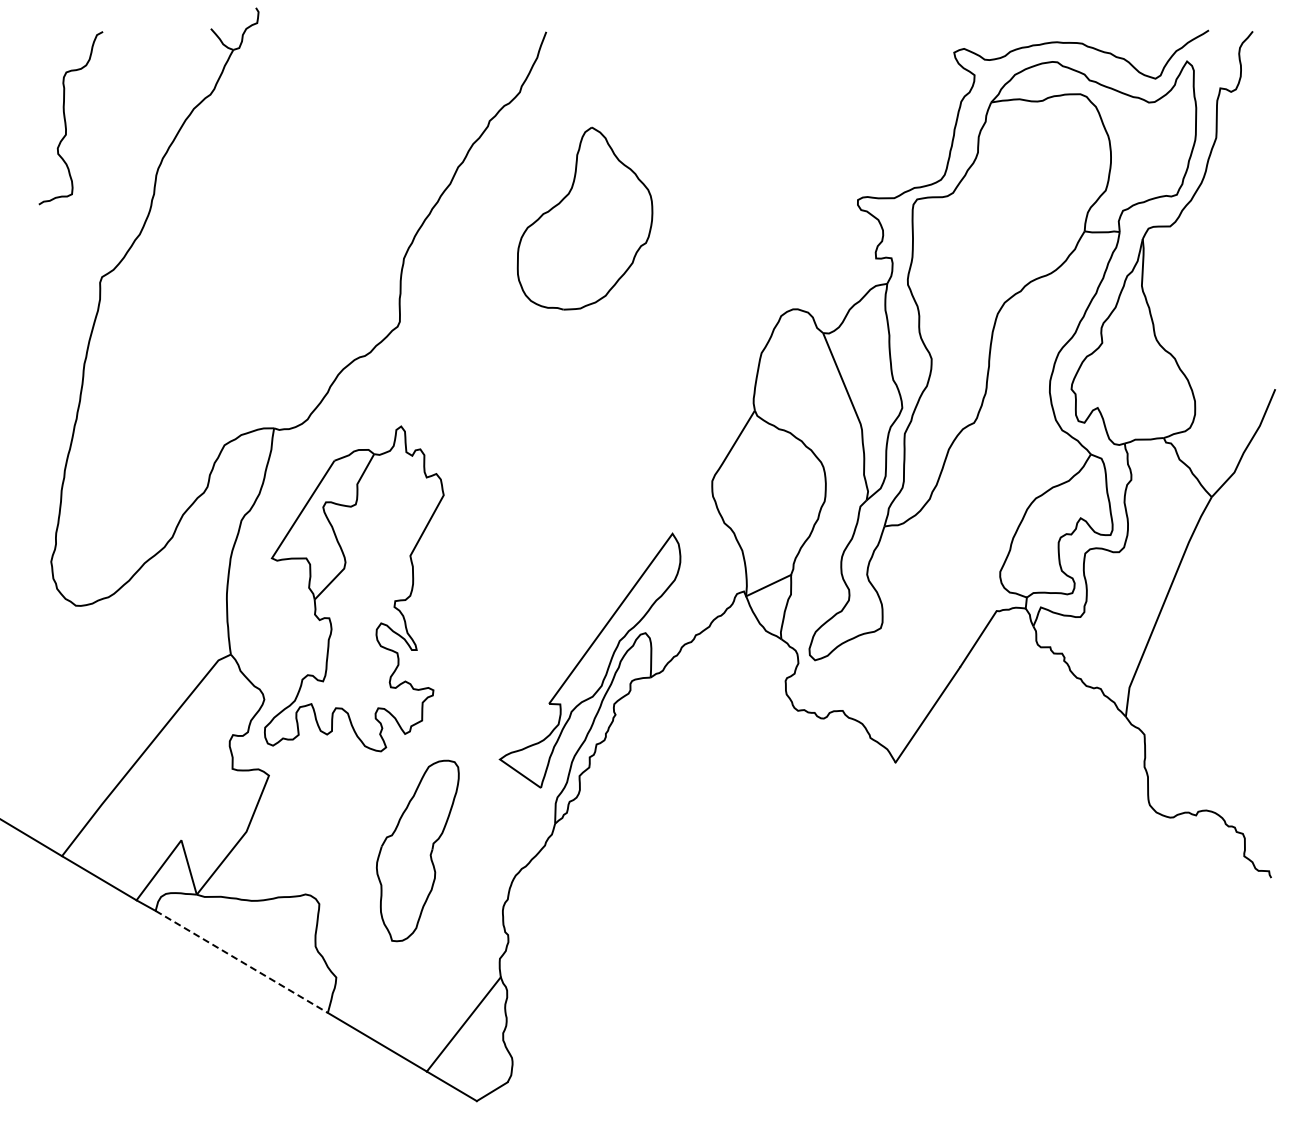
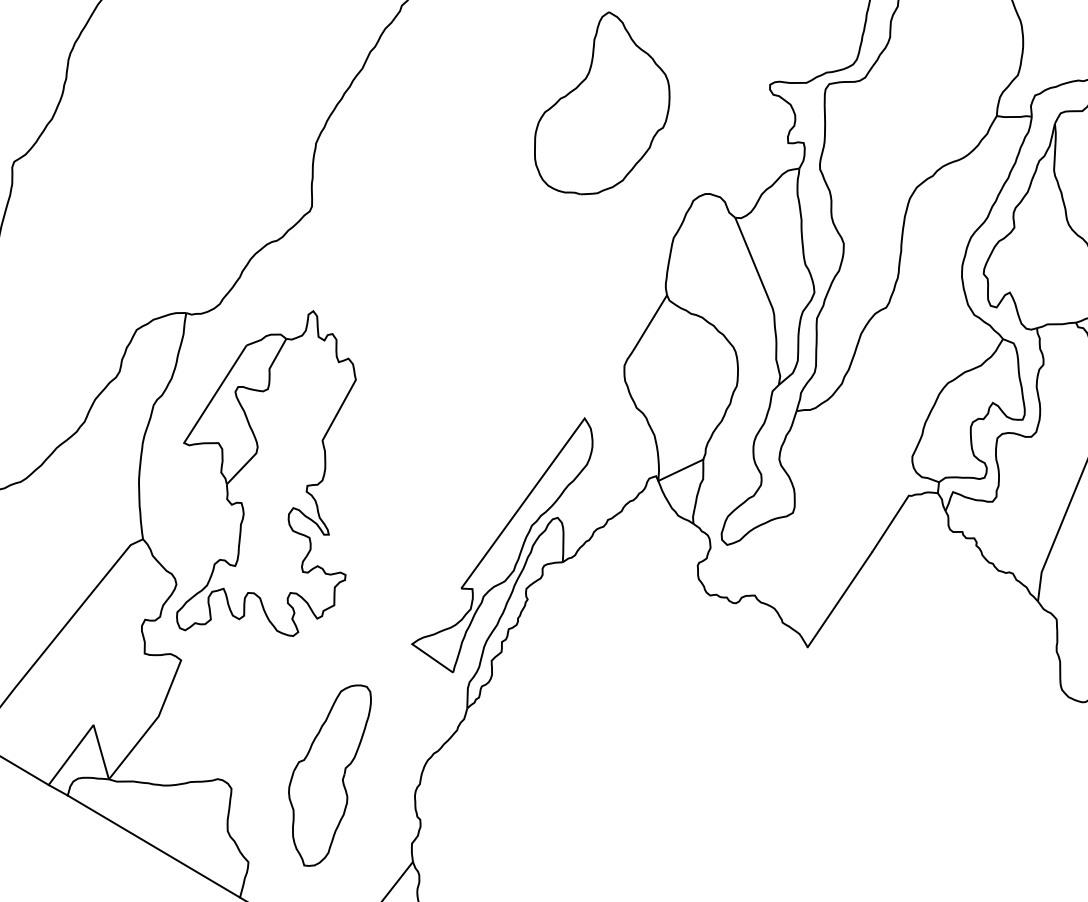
part: (584, 218) -> (601, 103), moved
part: (417, 850) -> (329, 775), moved
line: (242, 962) -> (154, 847), dashed -> solid

